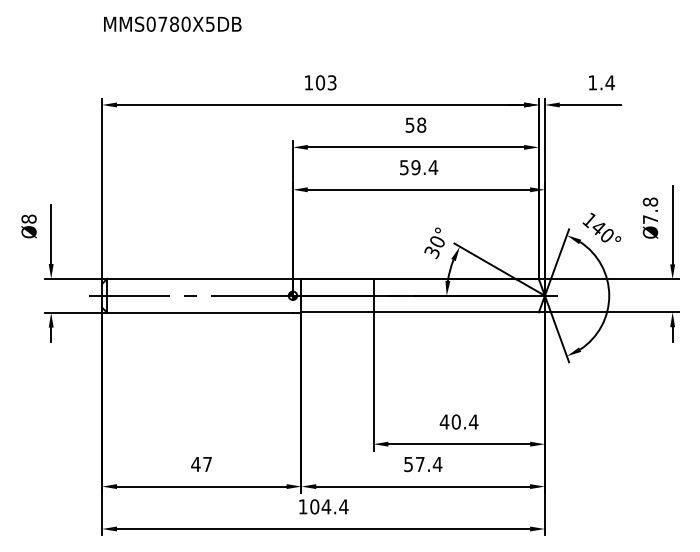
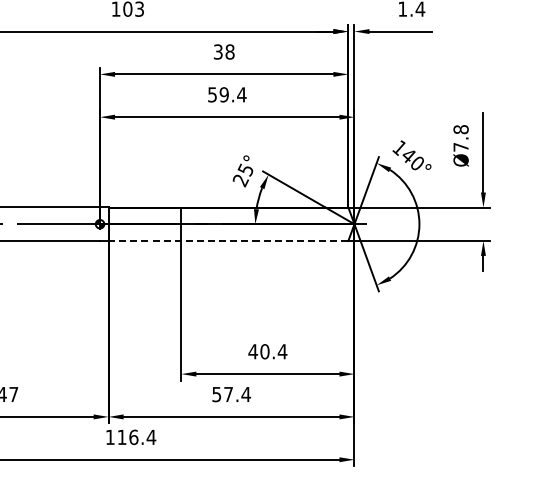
text: (410, 124) -> (218, 51), 58 -> 38
text: (434, 247) -> (242, 175), 30° -> 25°
line: (420, 312) -> (228, 241), solid -> dashed
text: (320, 506) -> (127, 437), 104.4 -> 116.4

